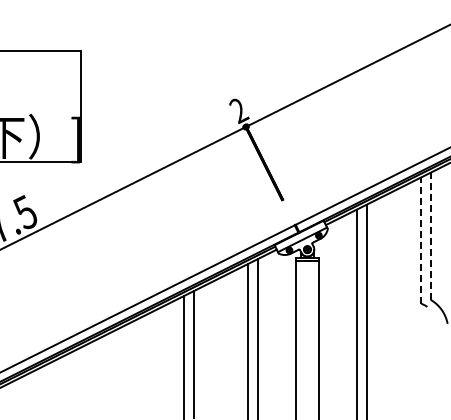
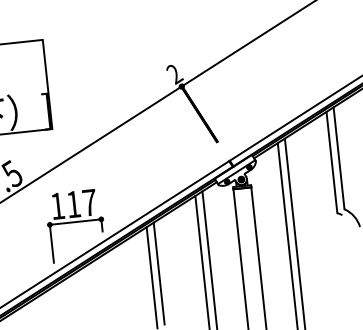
line: (430, 235) -> (338, 157), dashed -> solid
line: (421, 240) -> (332, 162), dashed -> solid
part: (96, 284) -> (75, 225), added

